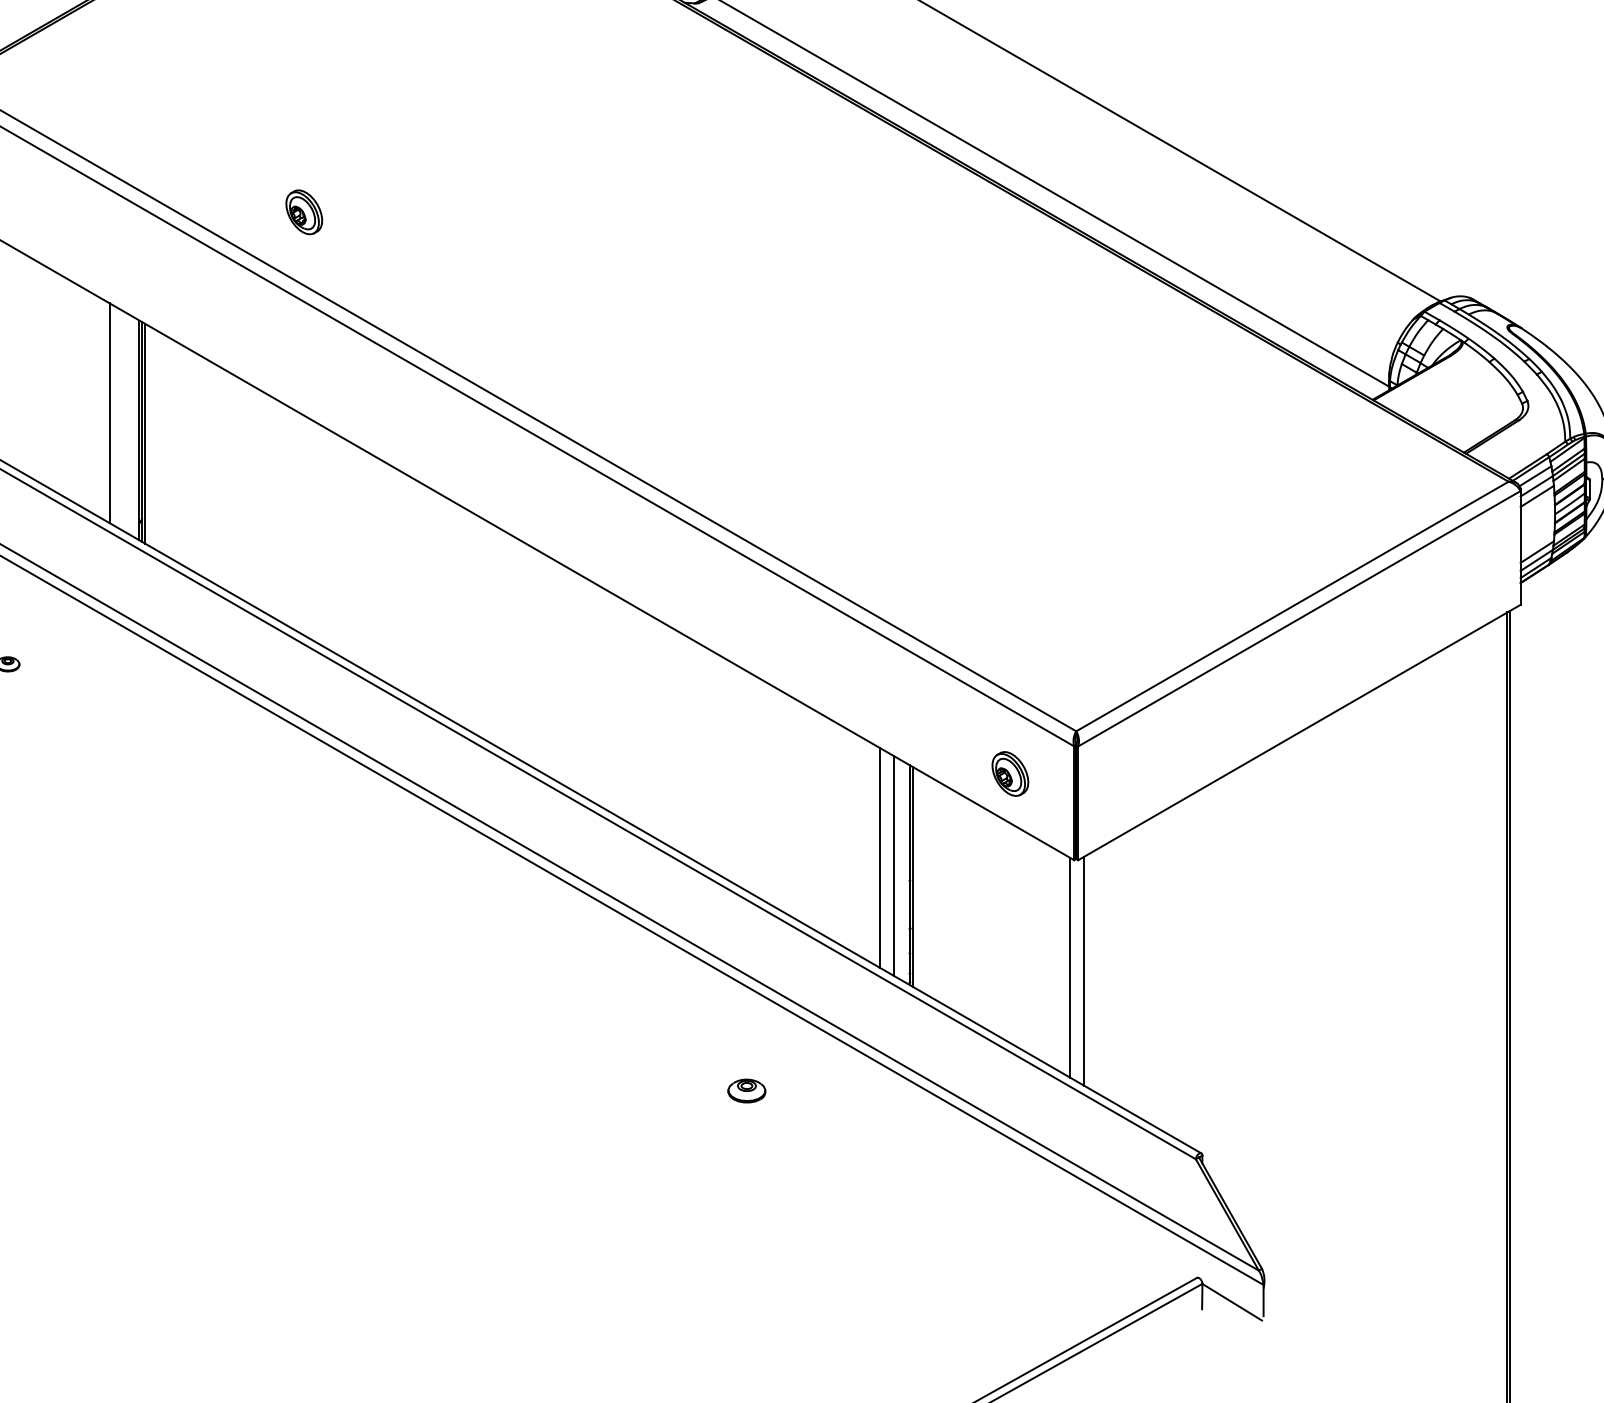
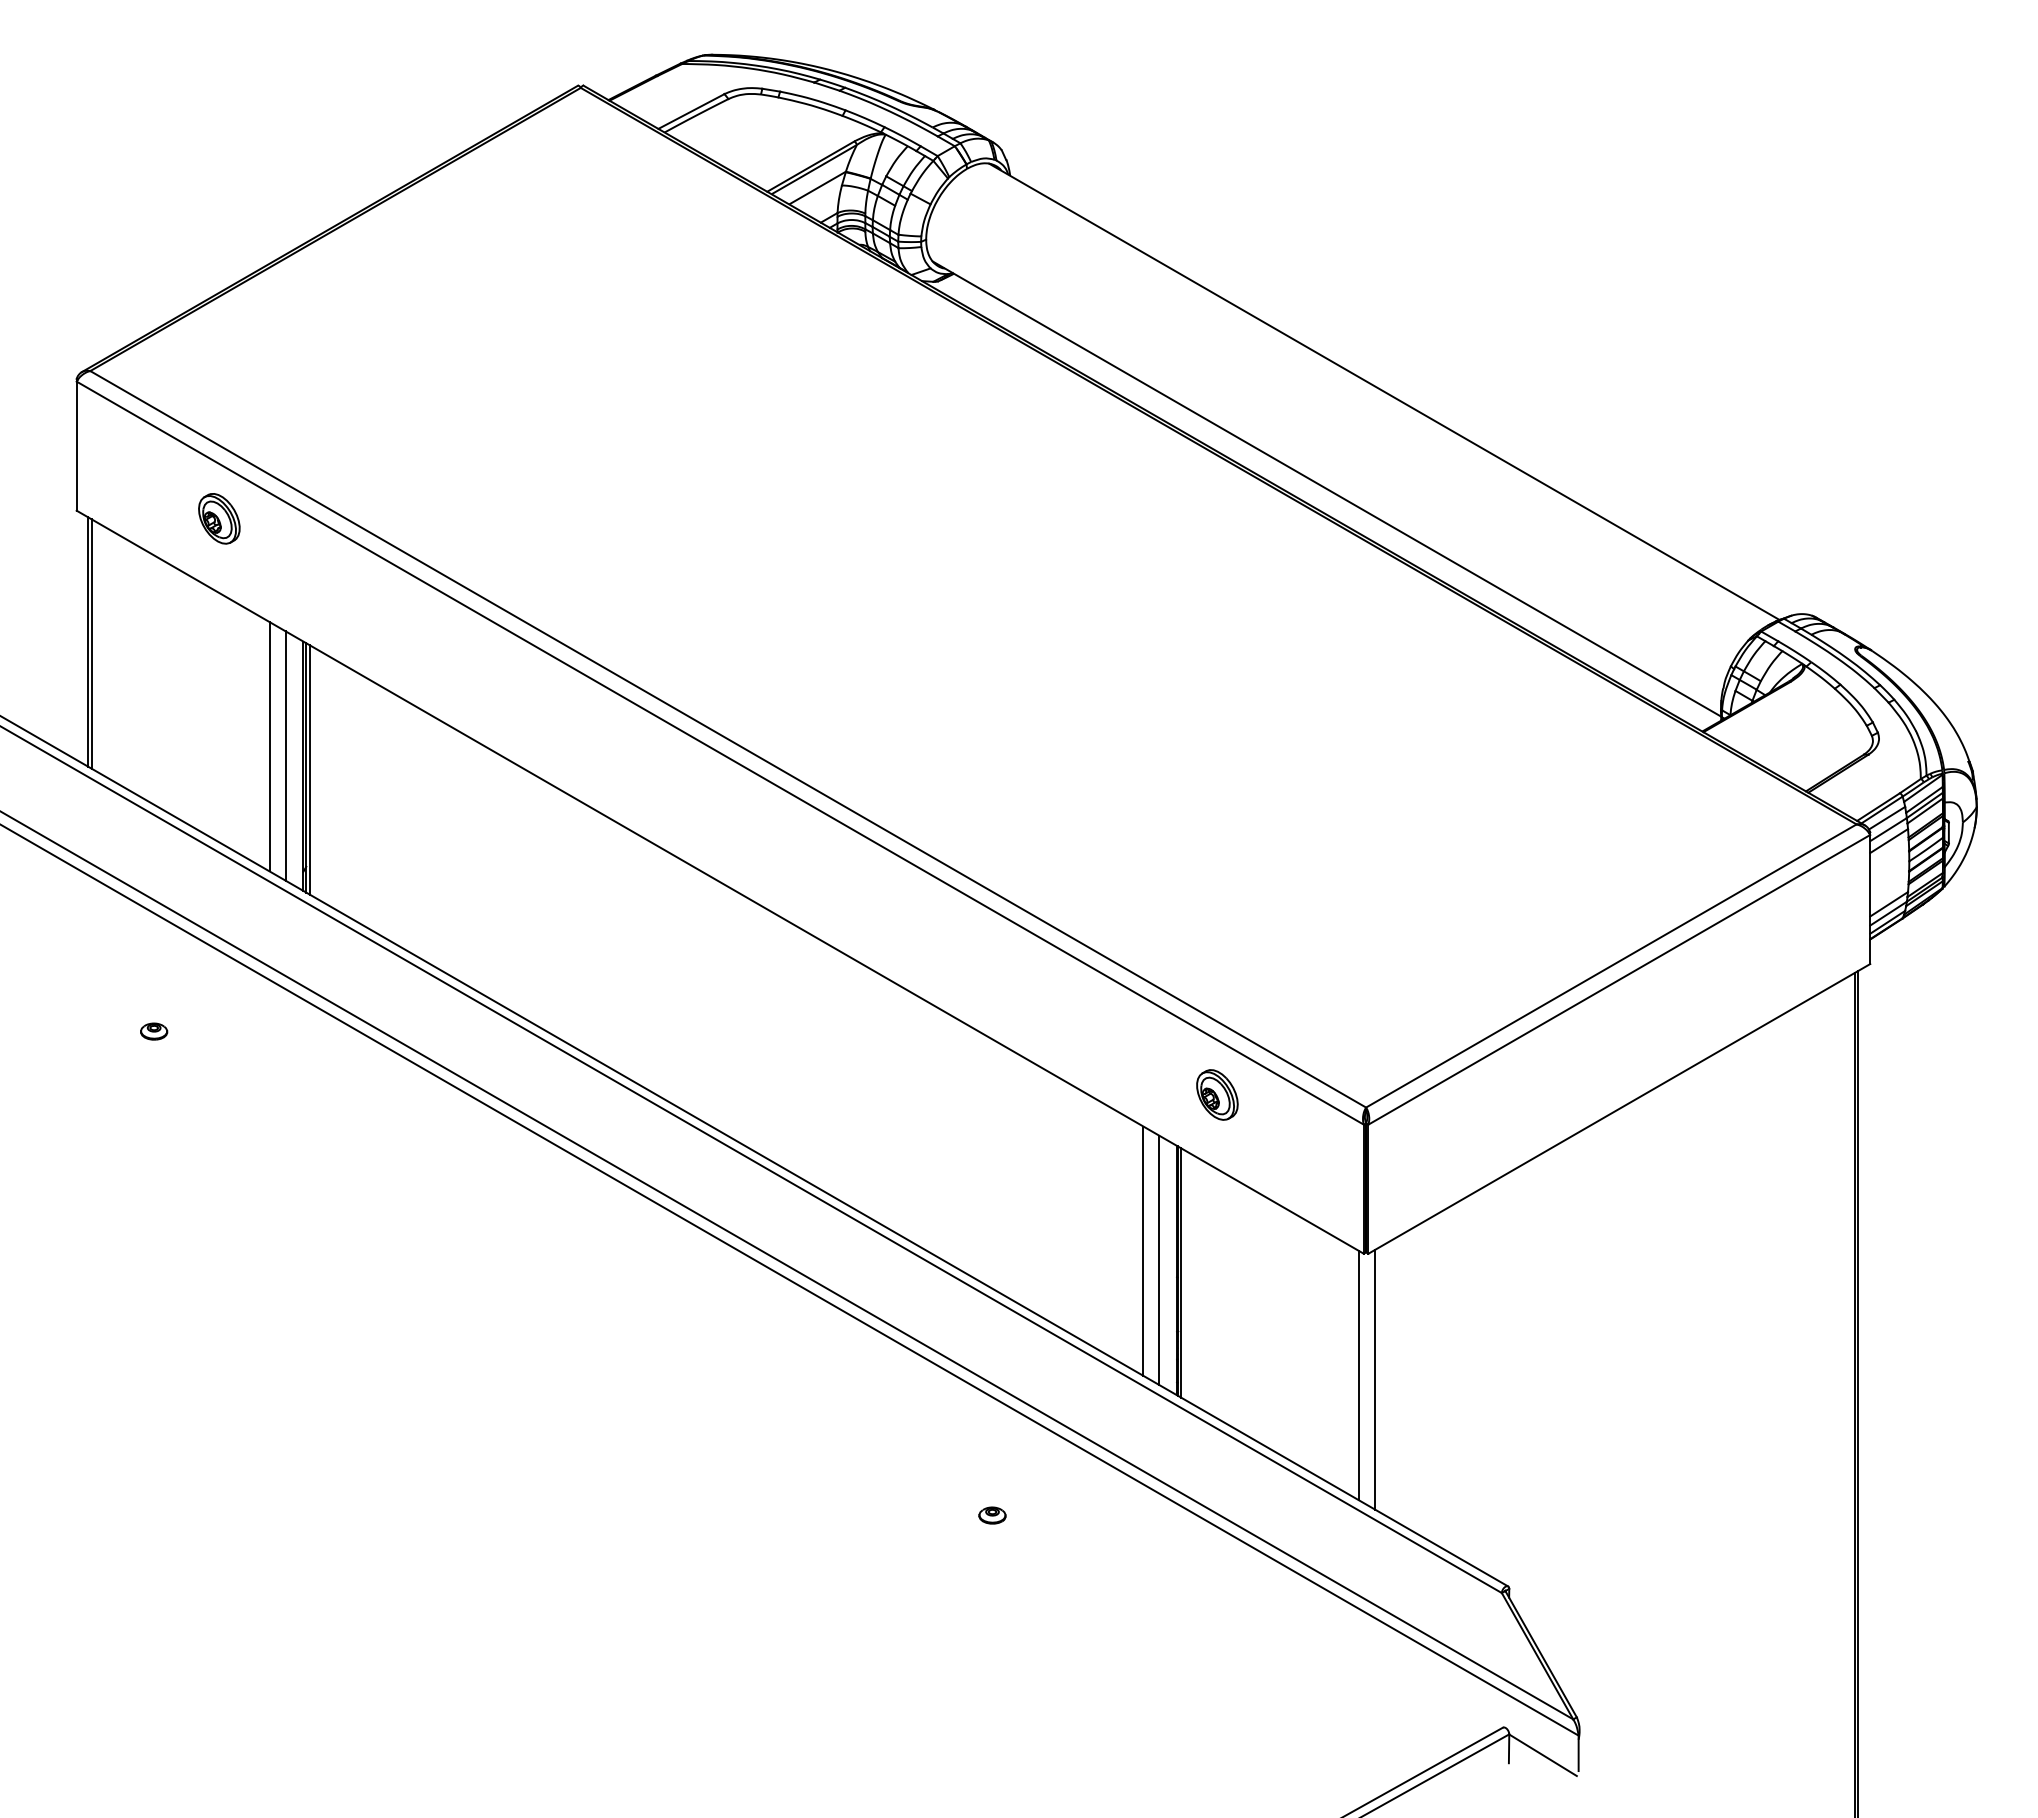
part: (304, 212) -> (219, 518), moved
line: (123, 420) -> (285, 755), added
part: (1010, 773) -> (1217, 1094), moved
part: (746, 1090) -> (992, 1515), size x0.62

